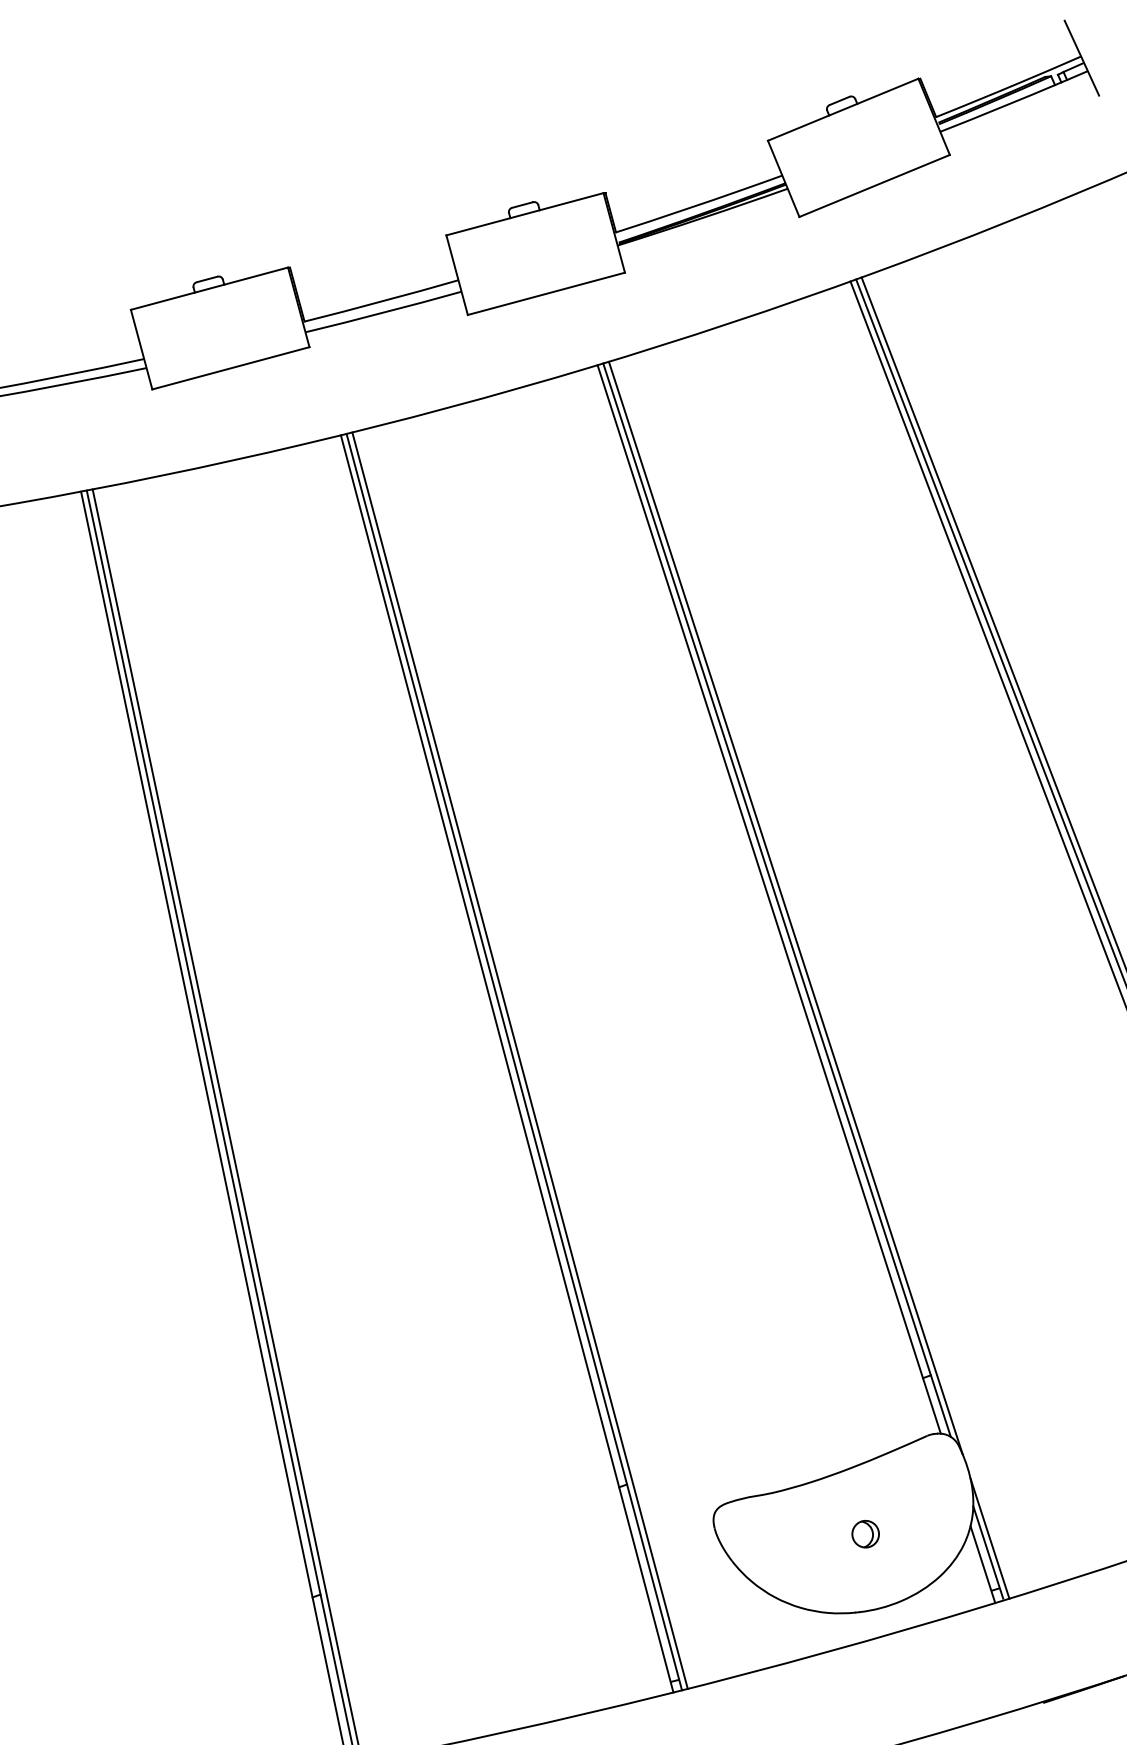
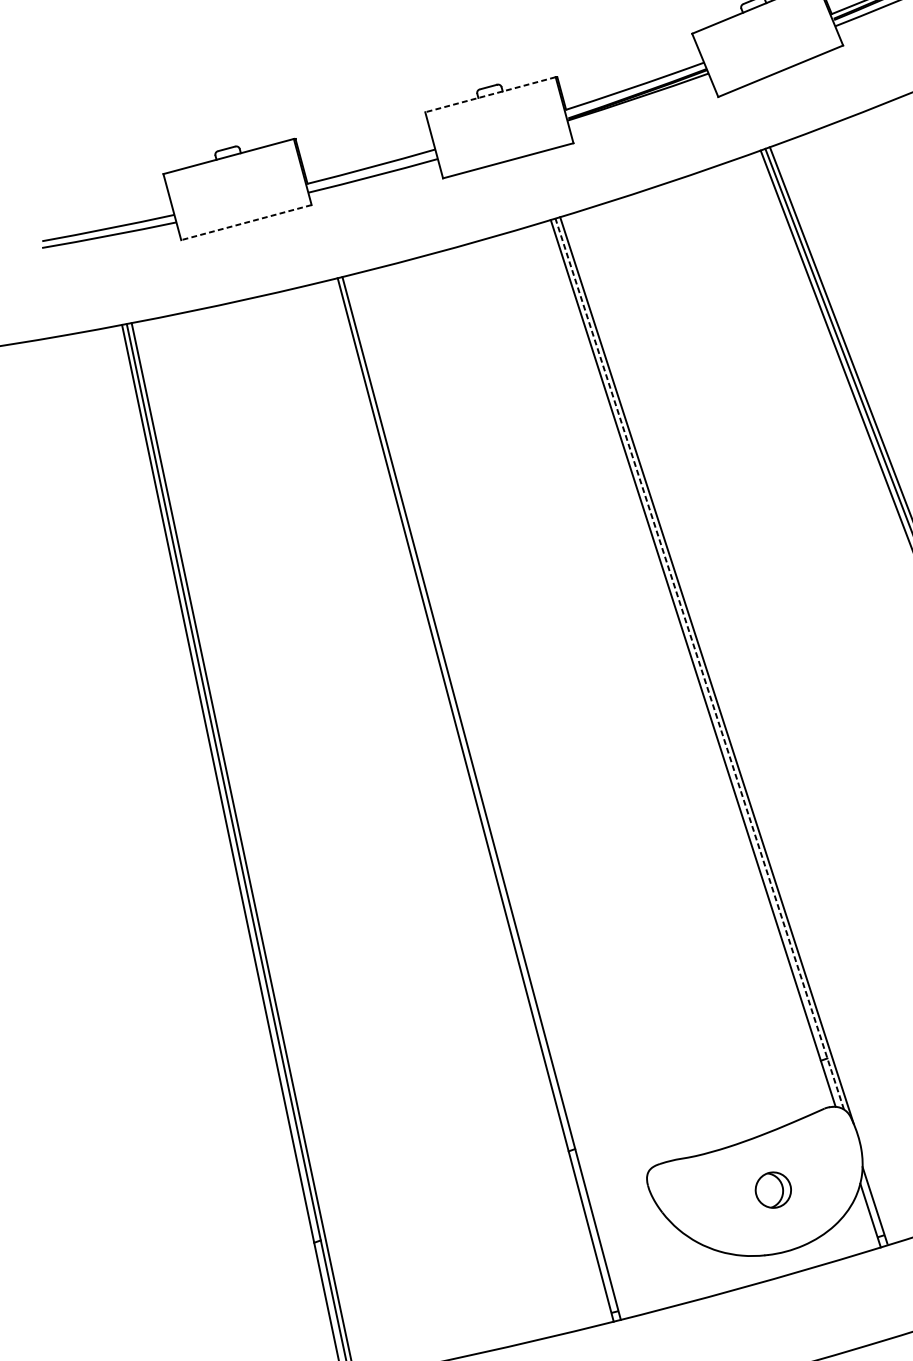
line: (524, 214) -> (490, 94), solid -> dashed
line: (230, 368) -> (246, 222), solid -> dashed
line: (776, 899) -> (699, 663), solid -> dashed
line: (519, 1060) -> (485, 797), removed
part: (865, 1534) -> (773, 1190), size x1.6
line: (989, 1538) -> (876, 1193), removed

